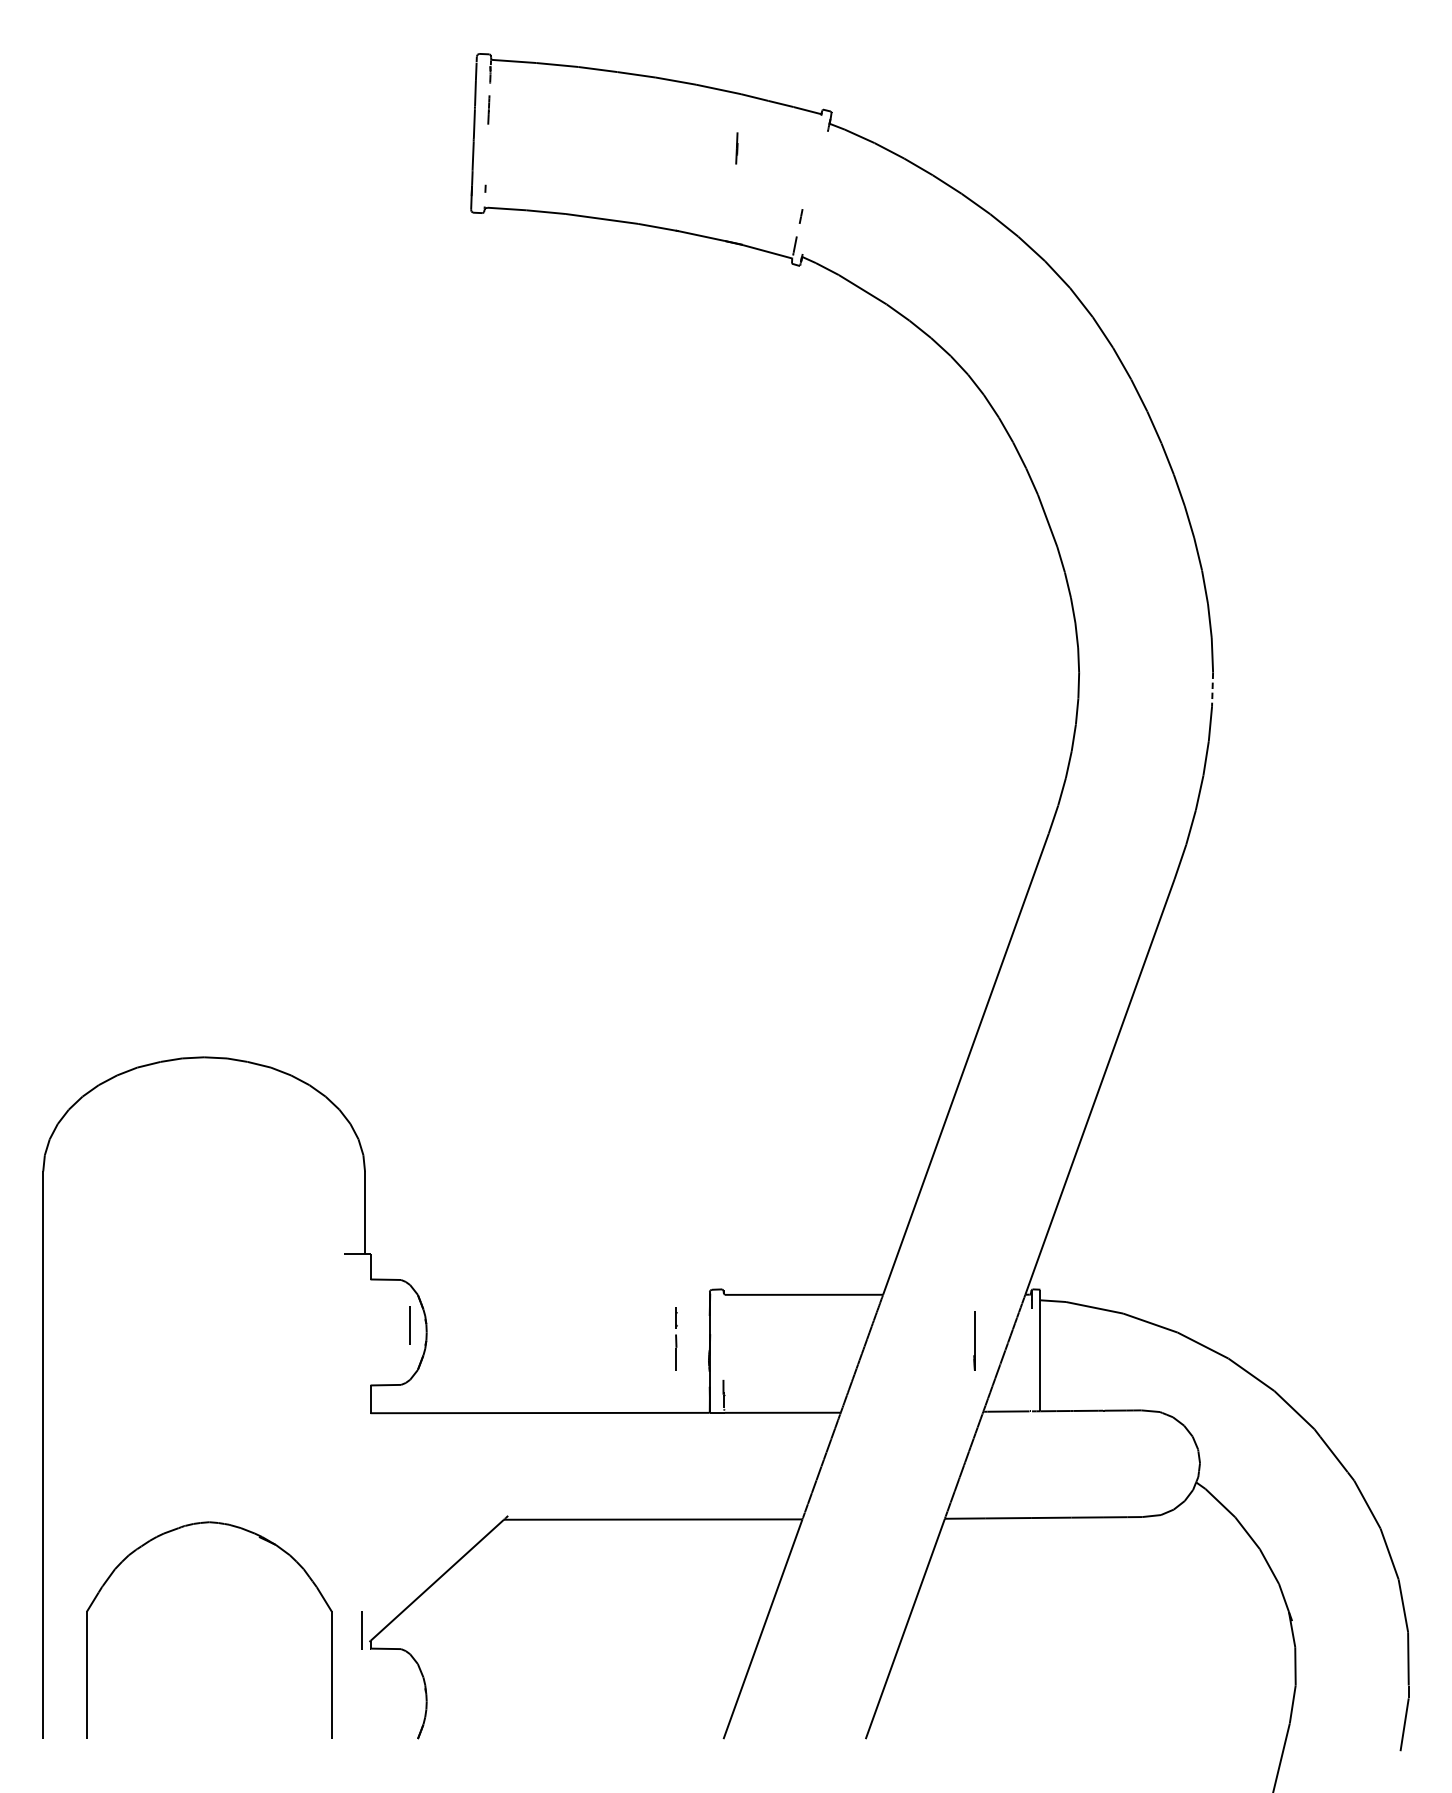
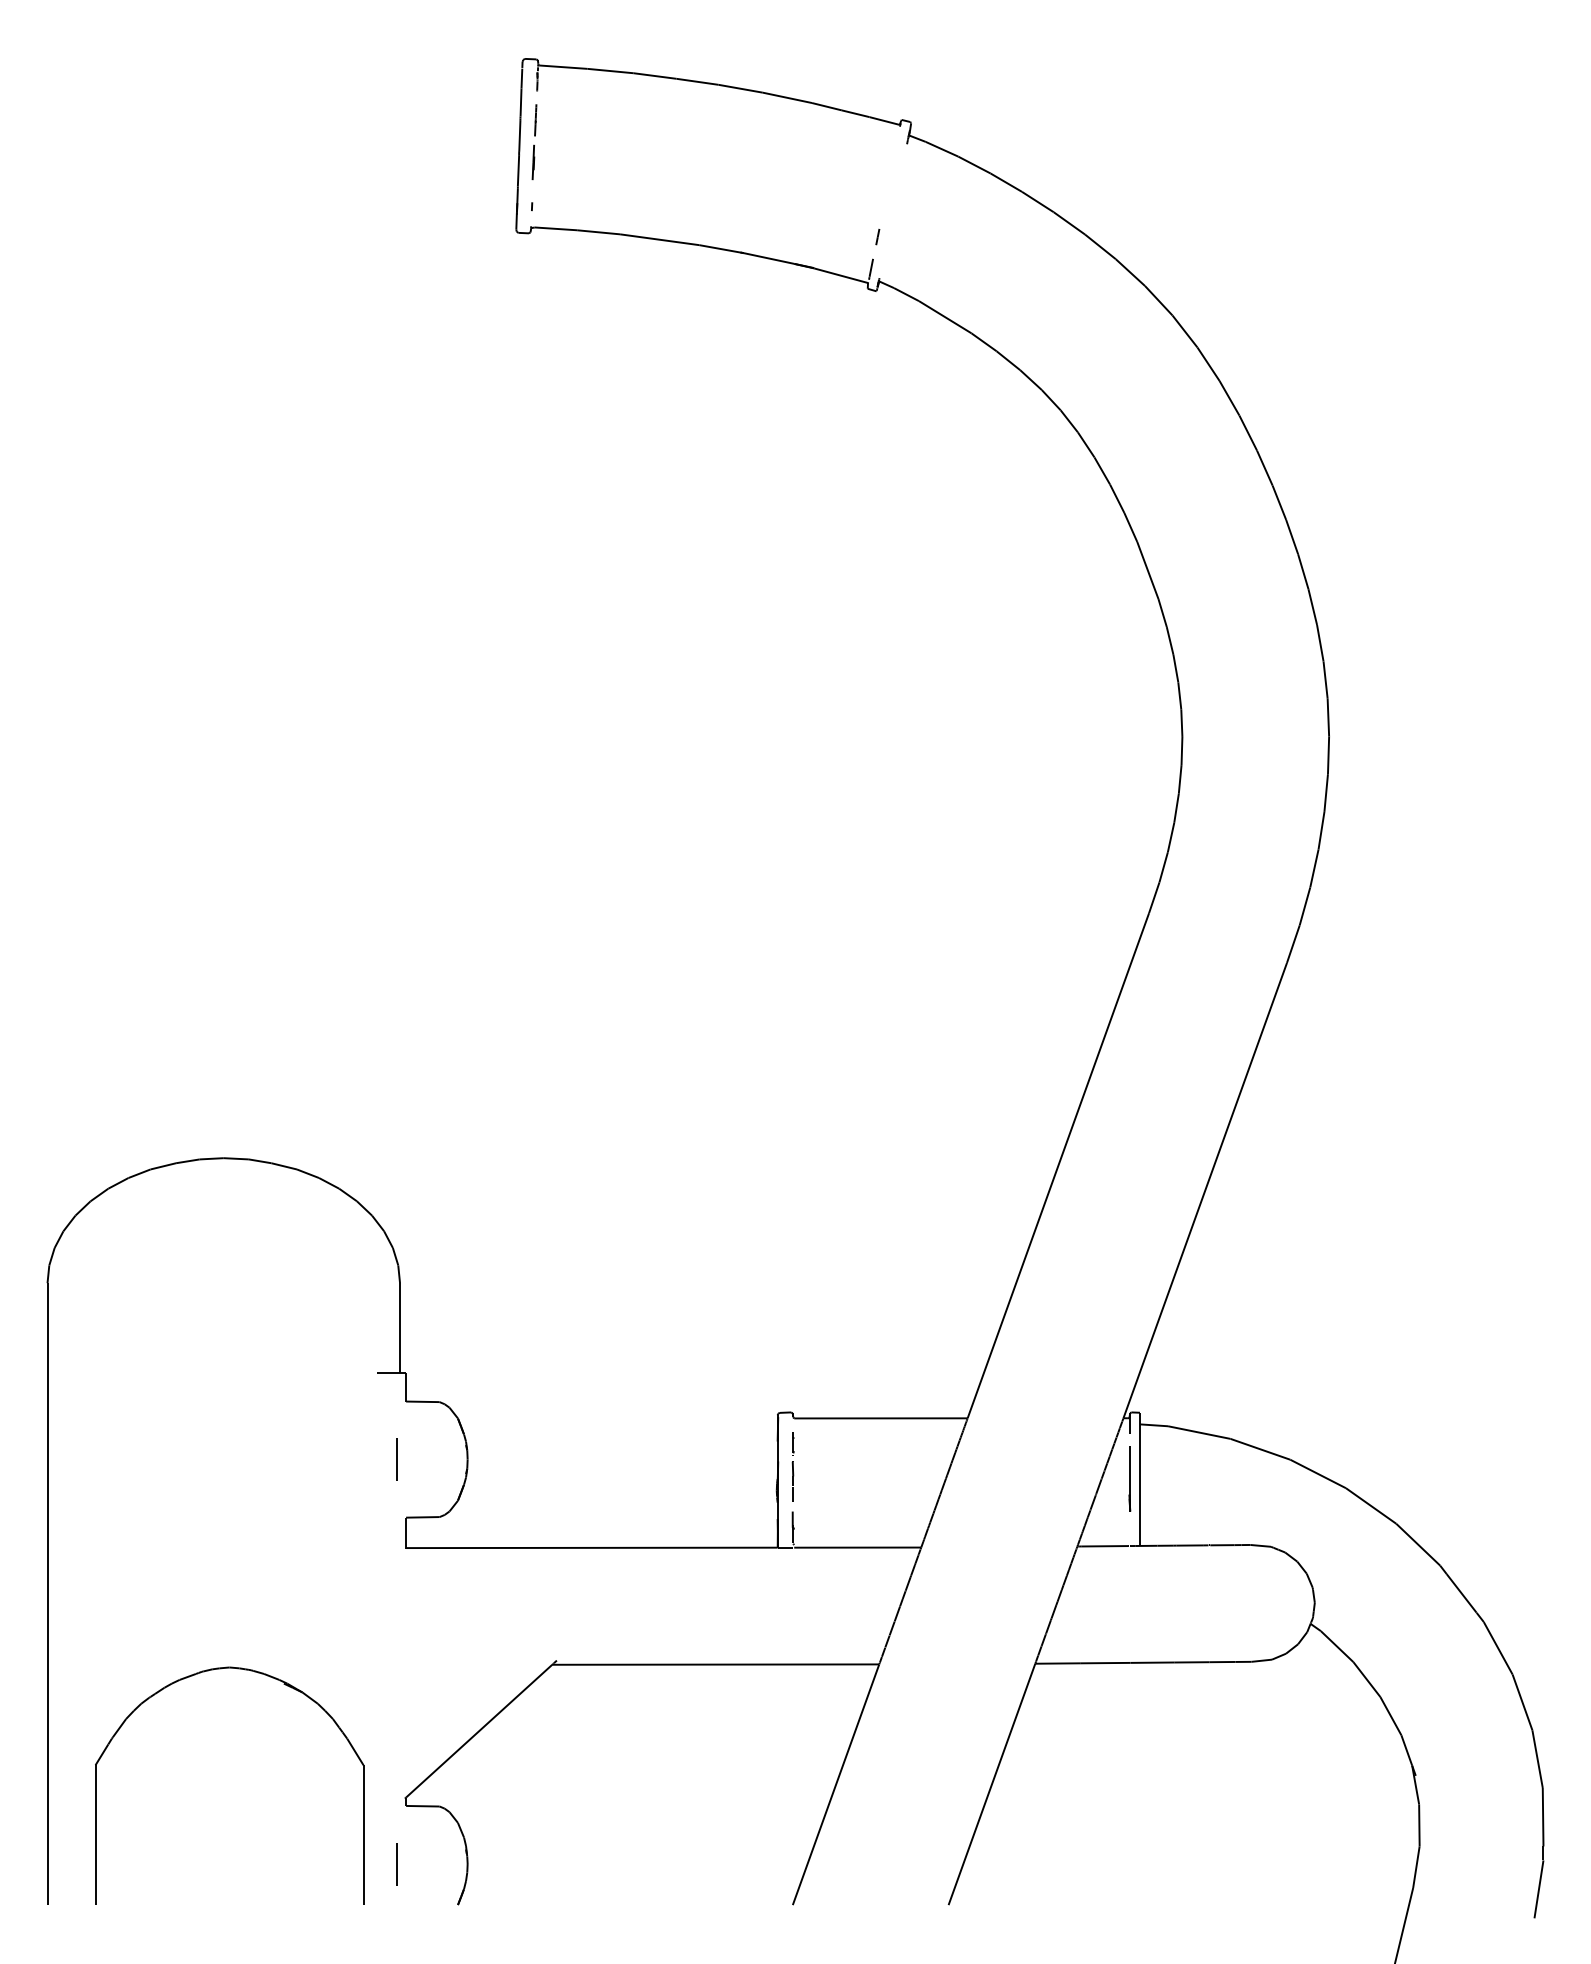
line: (736, 148) -> (533, 162), moved
line: (1212, 689) -> (1328, 755), dashed -> solid
line: (409, 1325) -> (396, 1459), moved
part: (675, 1338) -> (792, 1466), moved
part: (974, 1340) -> (1129, 1478), moved
line: (361, 1630) -> (396, 1864), moved

